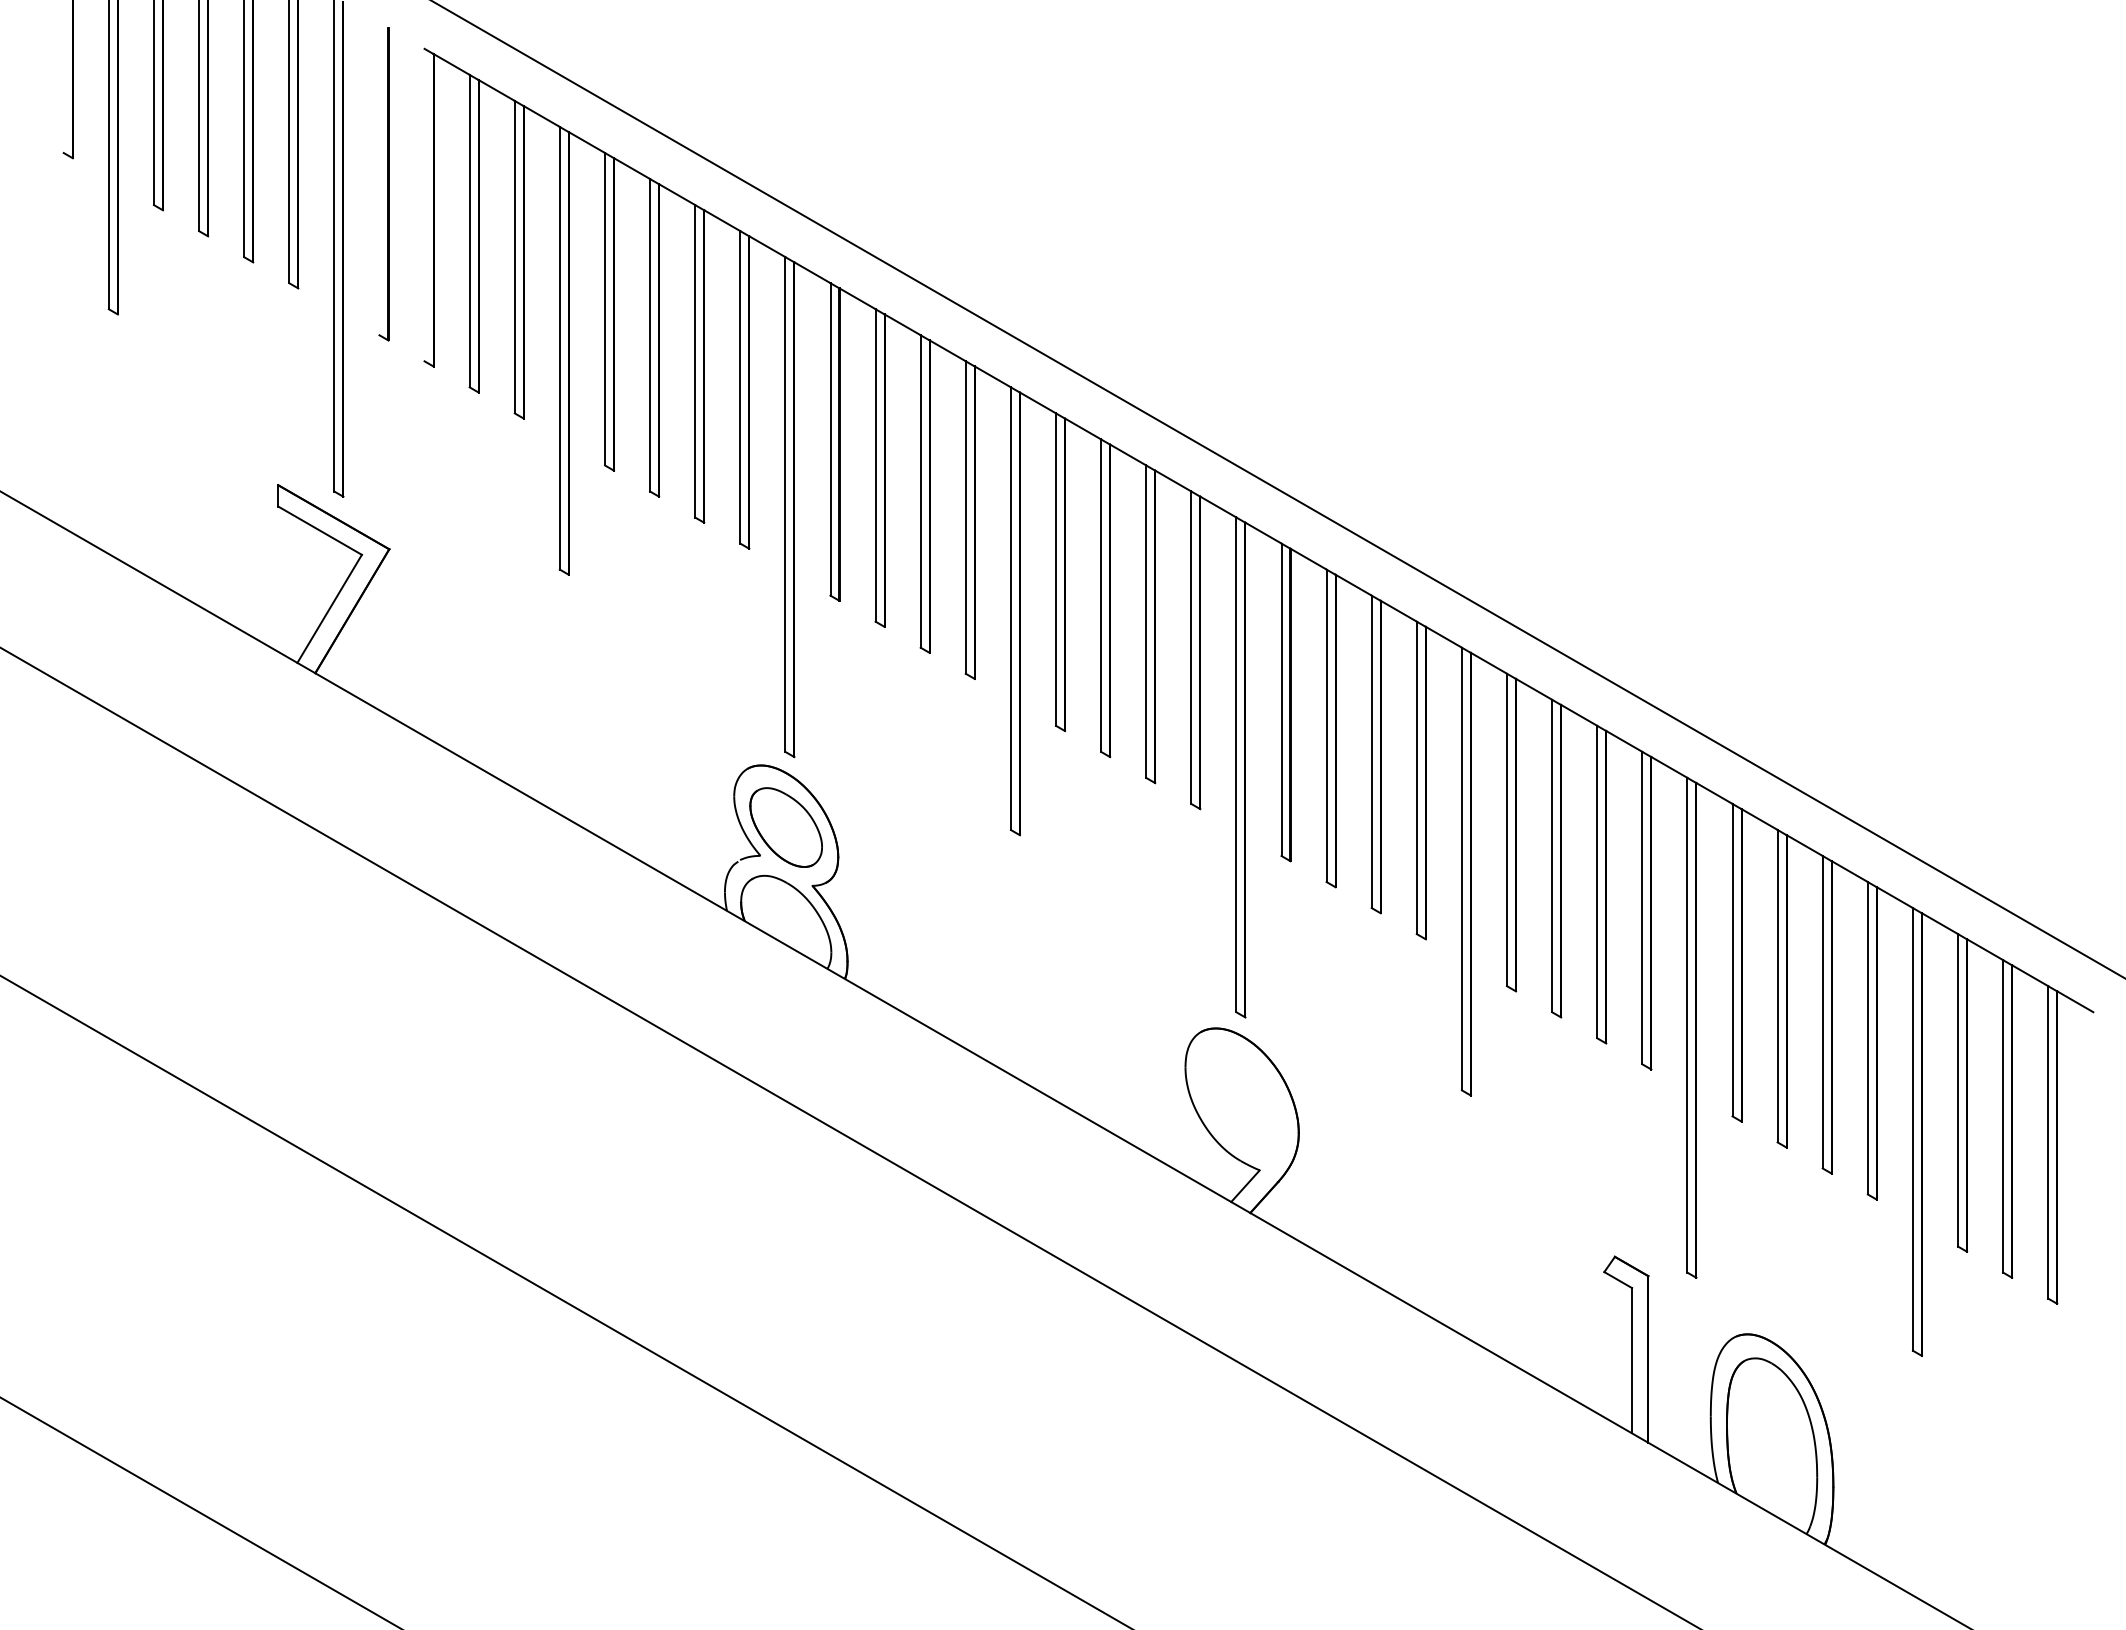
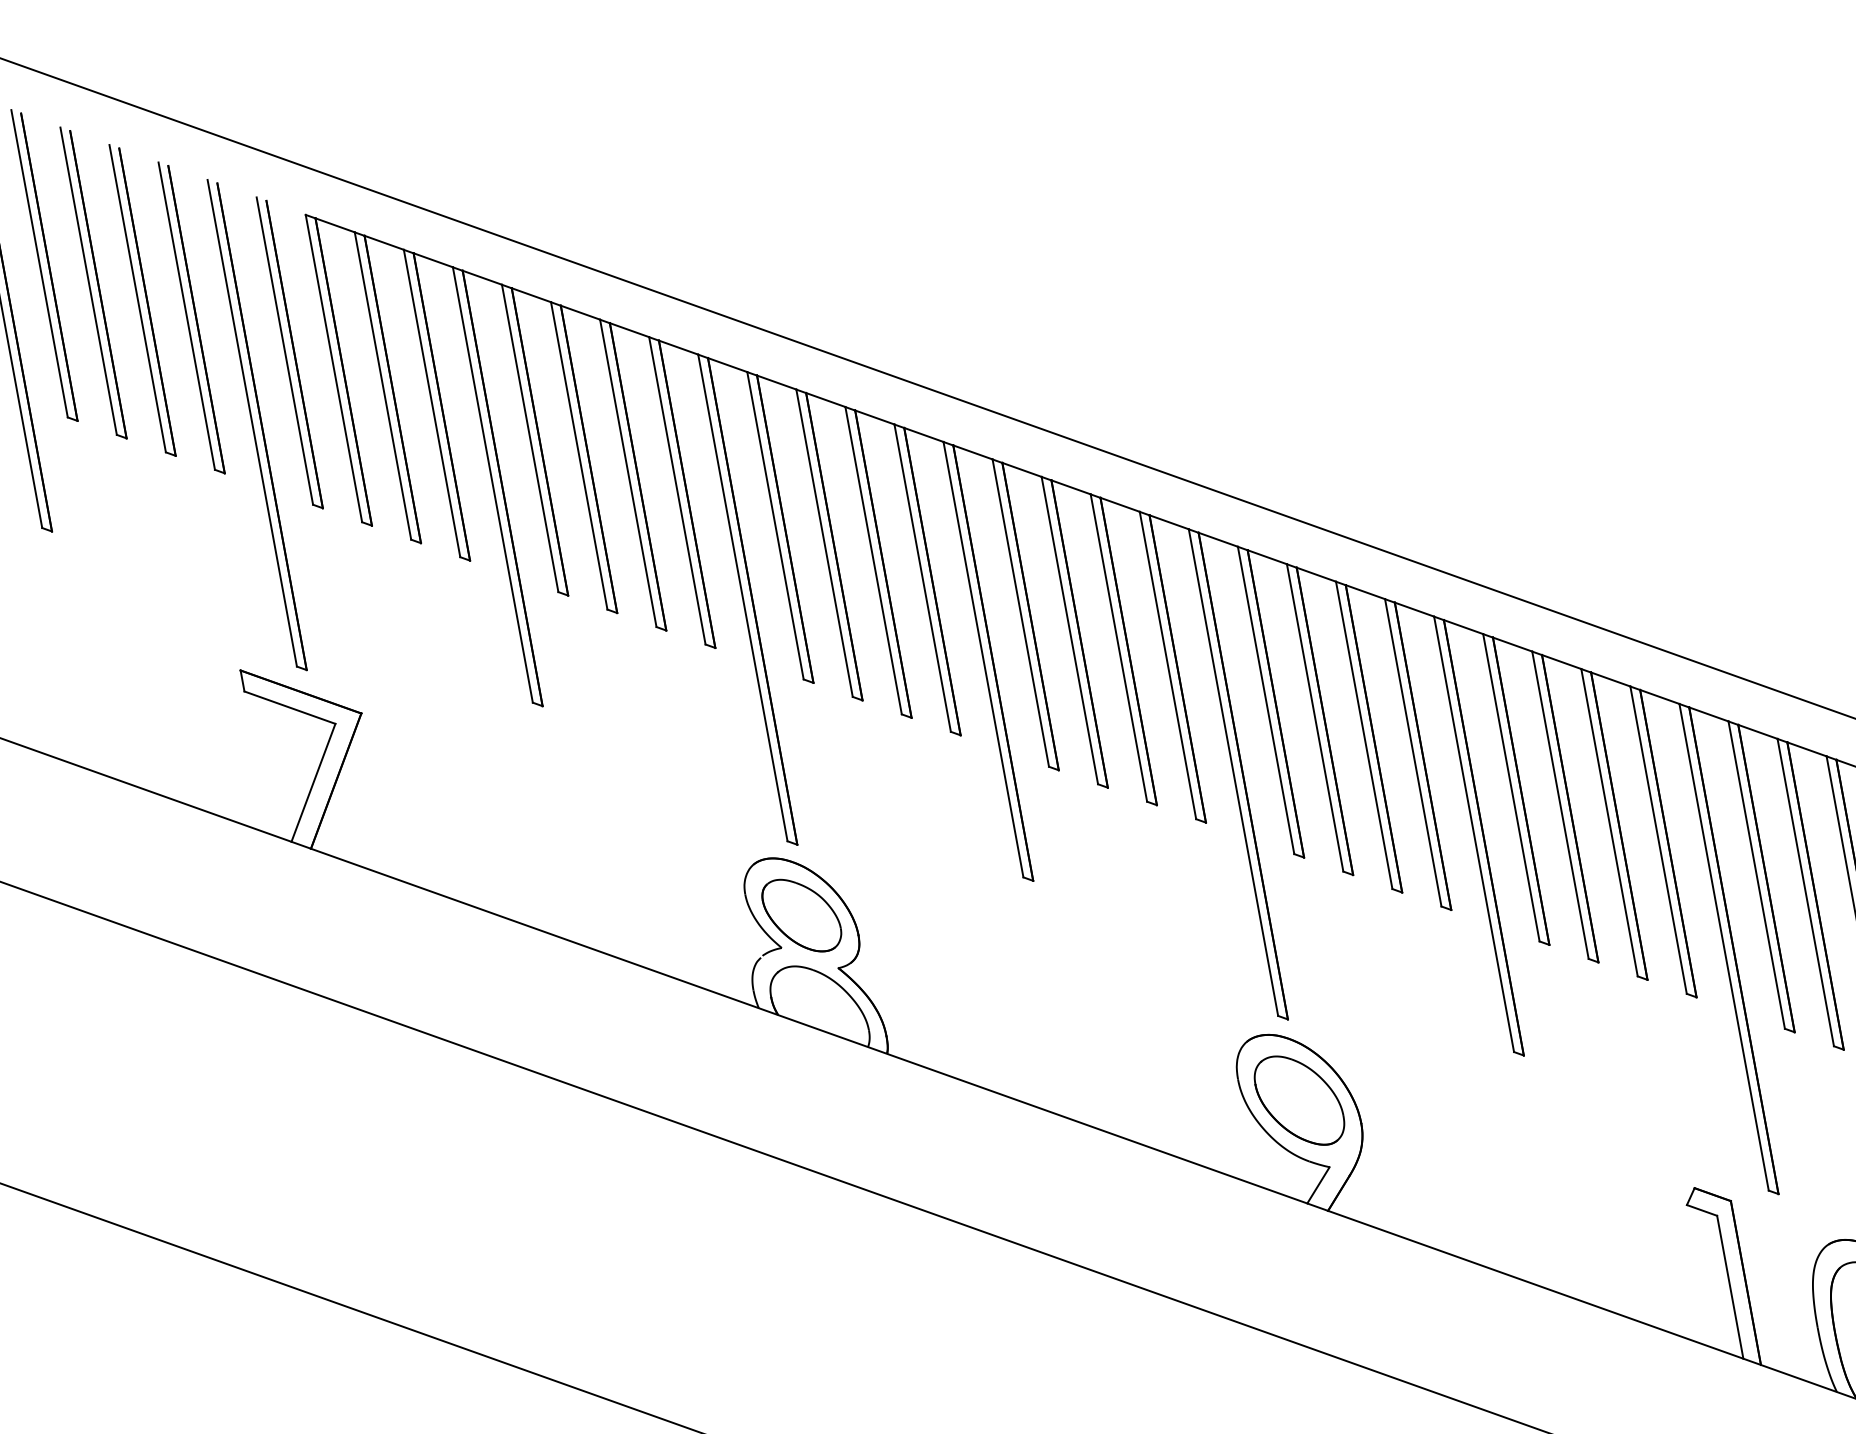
line: (379, 178) -> (284, 350), added
line: (424, 204) -> (333, 367), added
part: (1241, 1099) -> (1298, 1100), added

